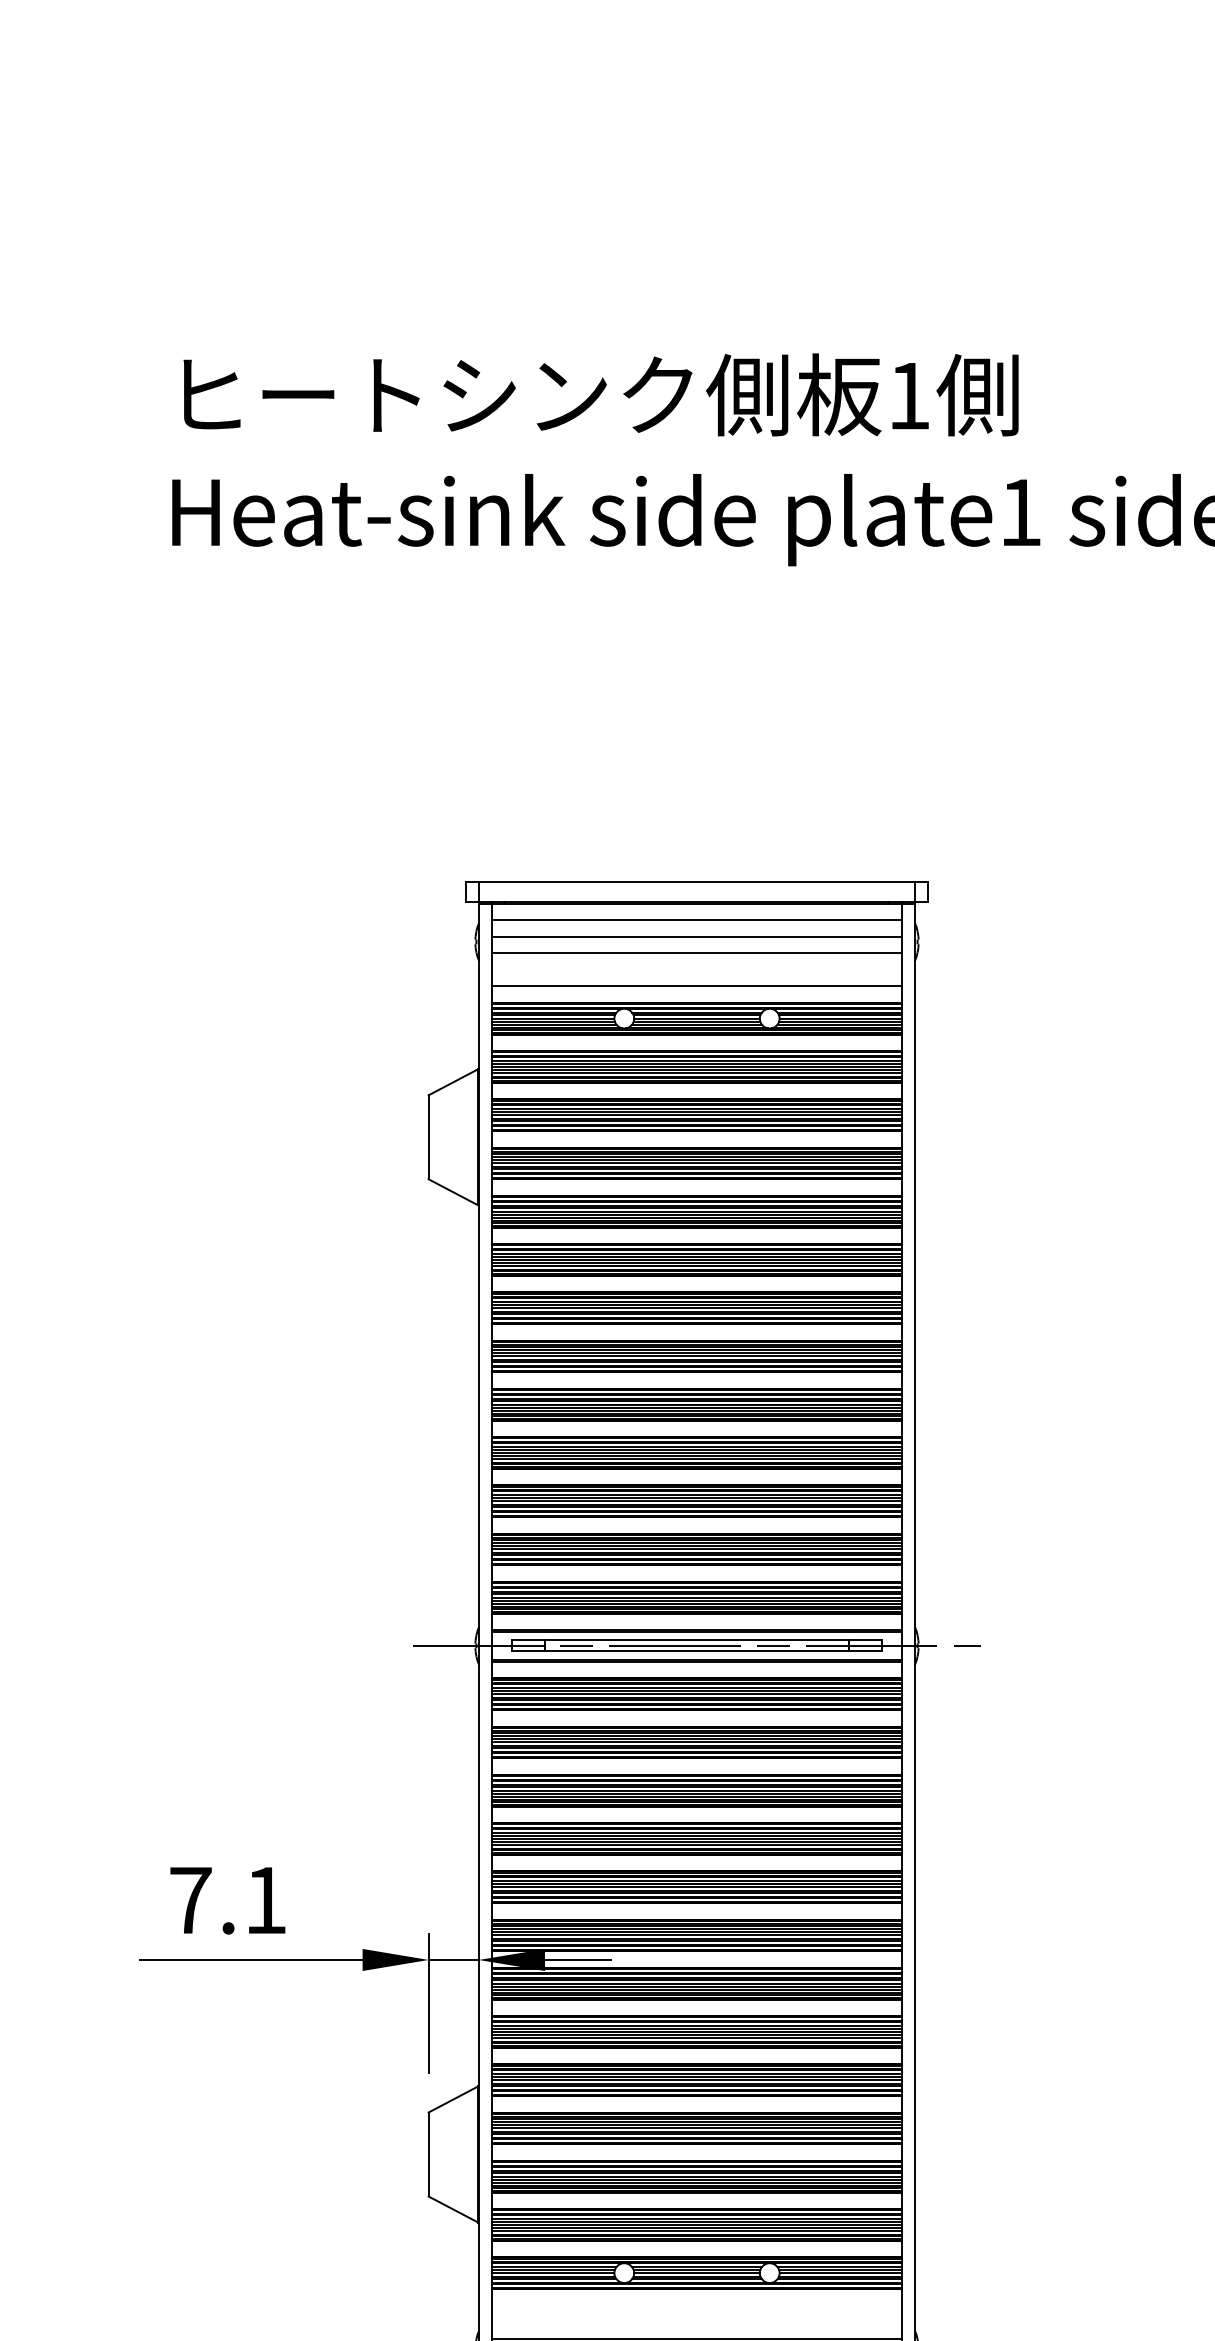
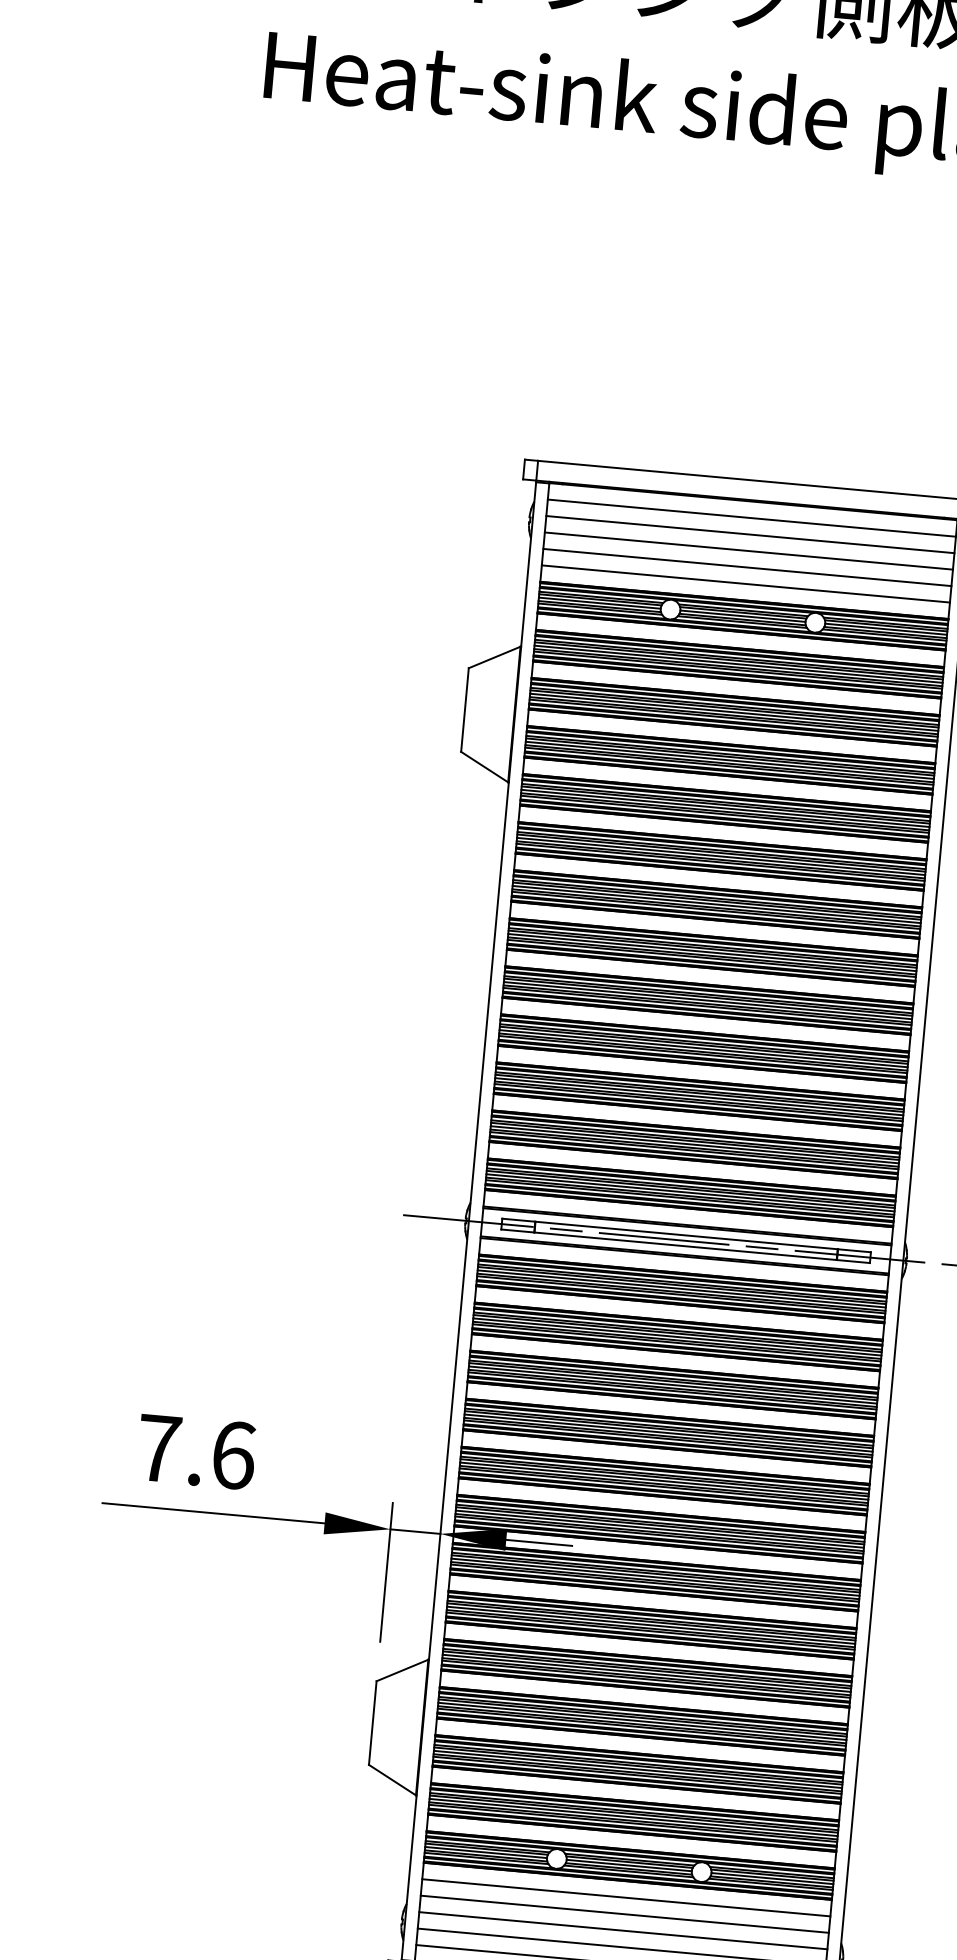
line: (696, 969) -> (746, 567), added
text: (266, 1900) -> (234, 1455), 7.1 -> 7.6
line: (696, 2305) -> (625, 1897), added
line: (696, 2322) -> (624, 1914), added

